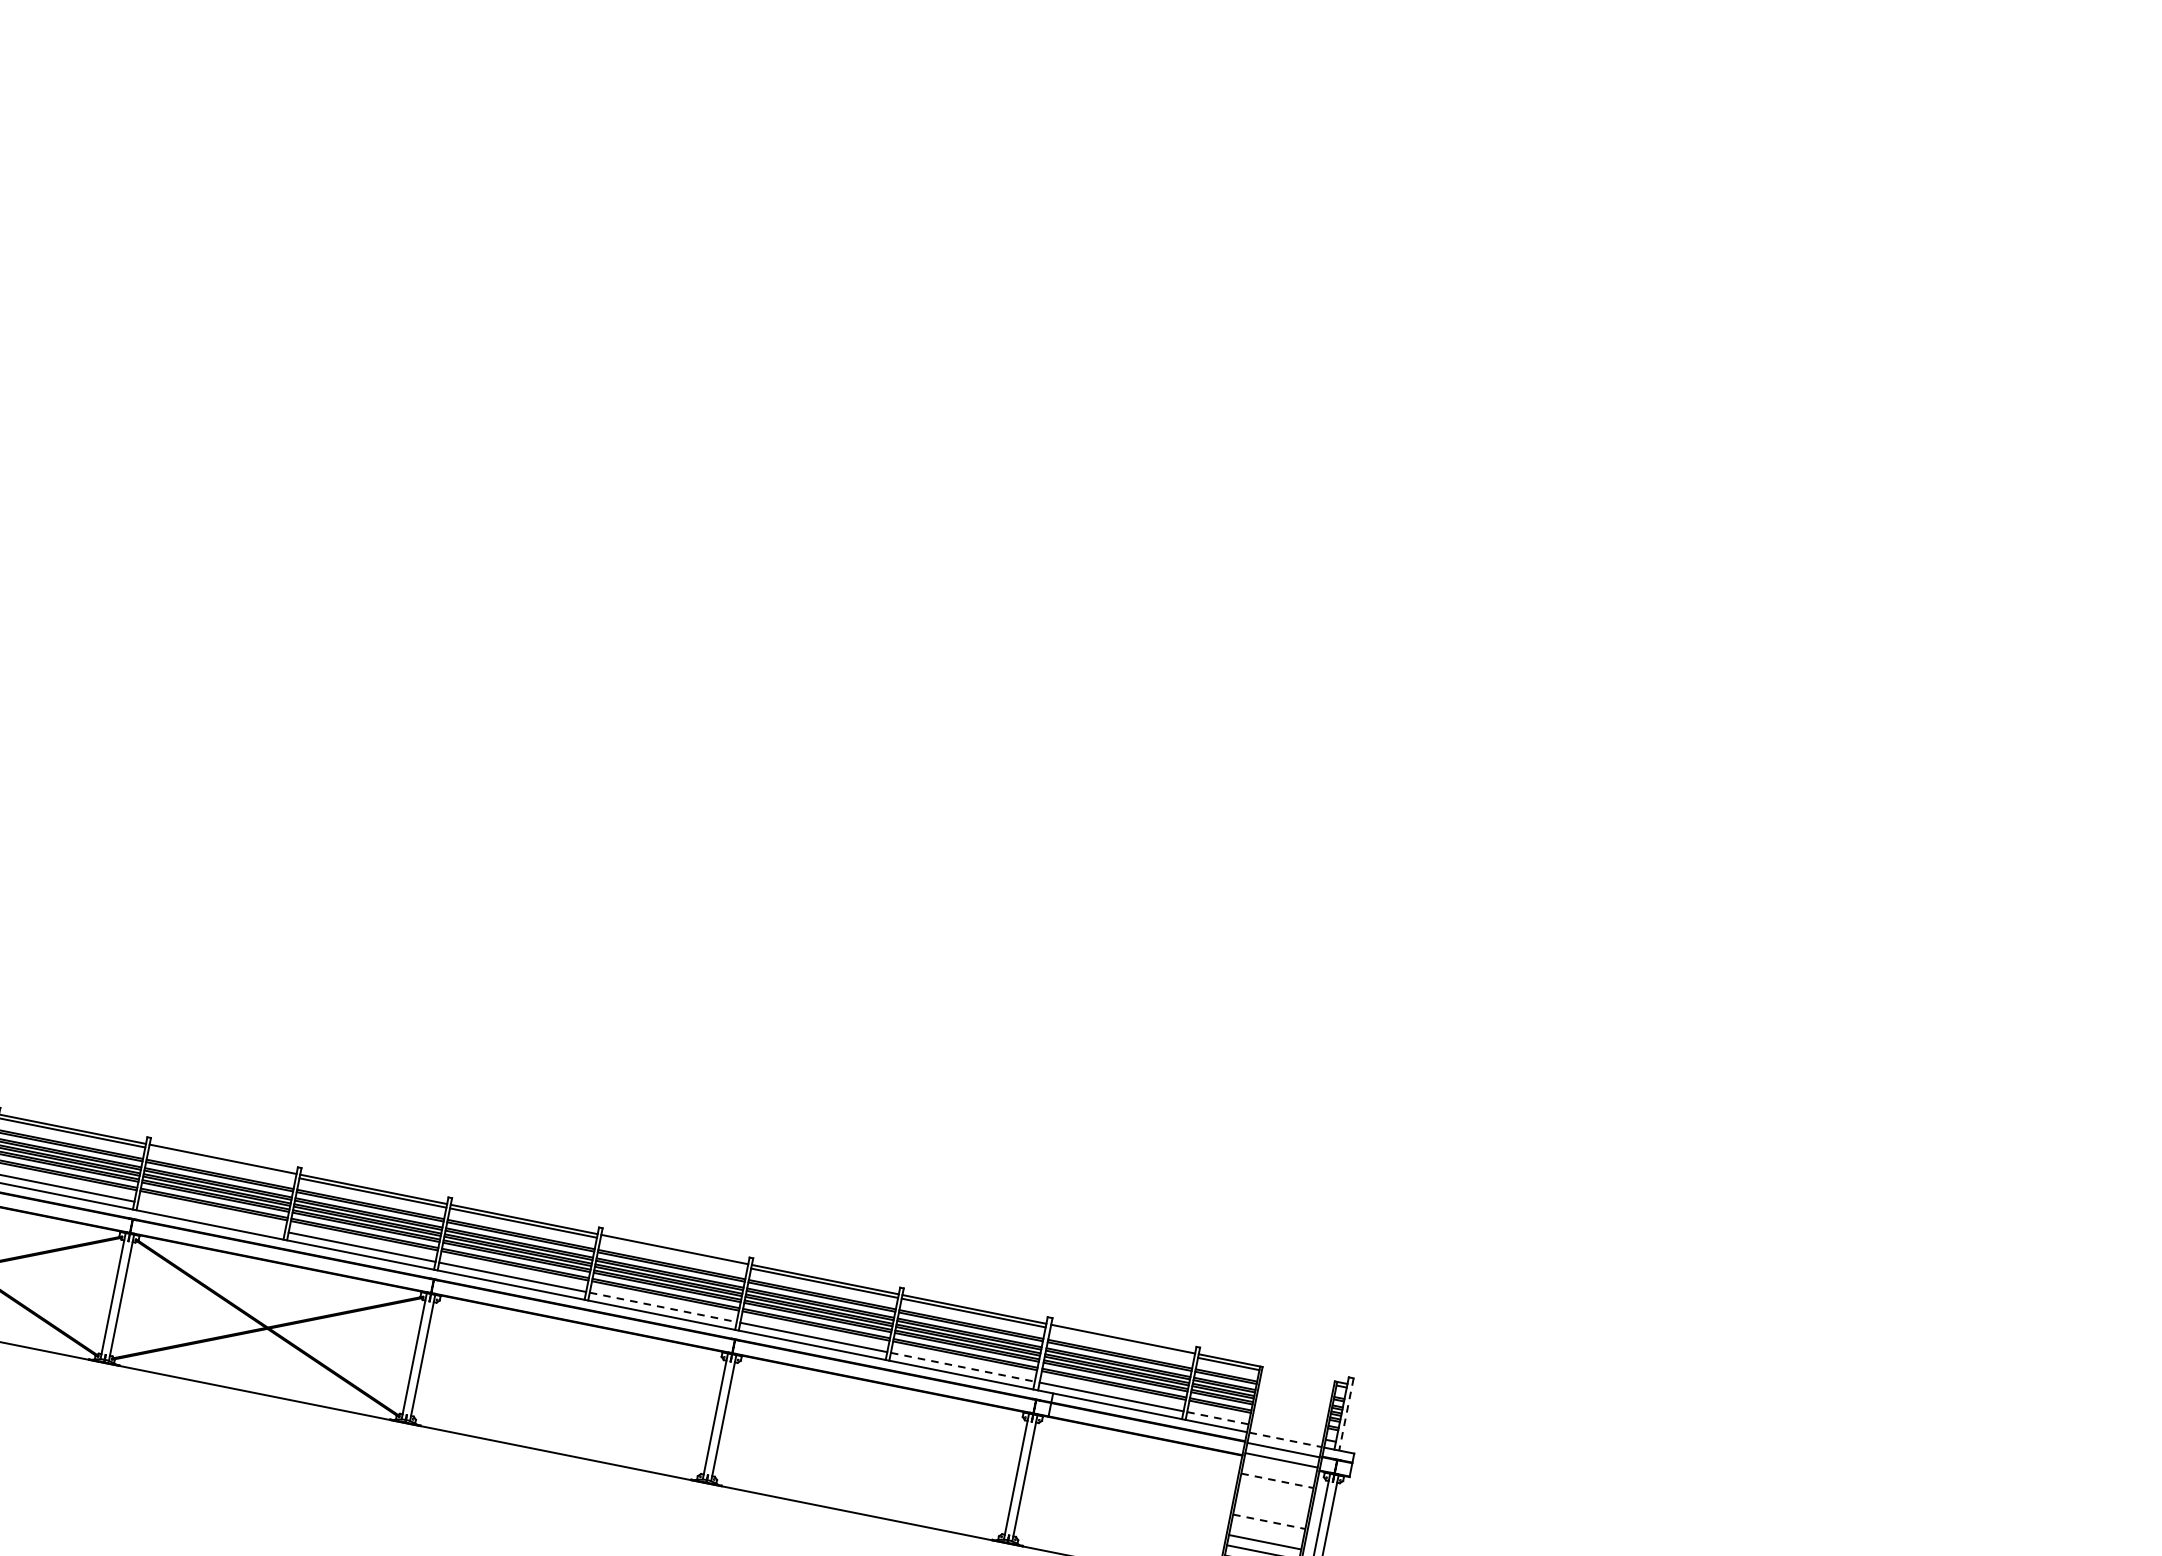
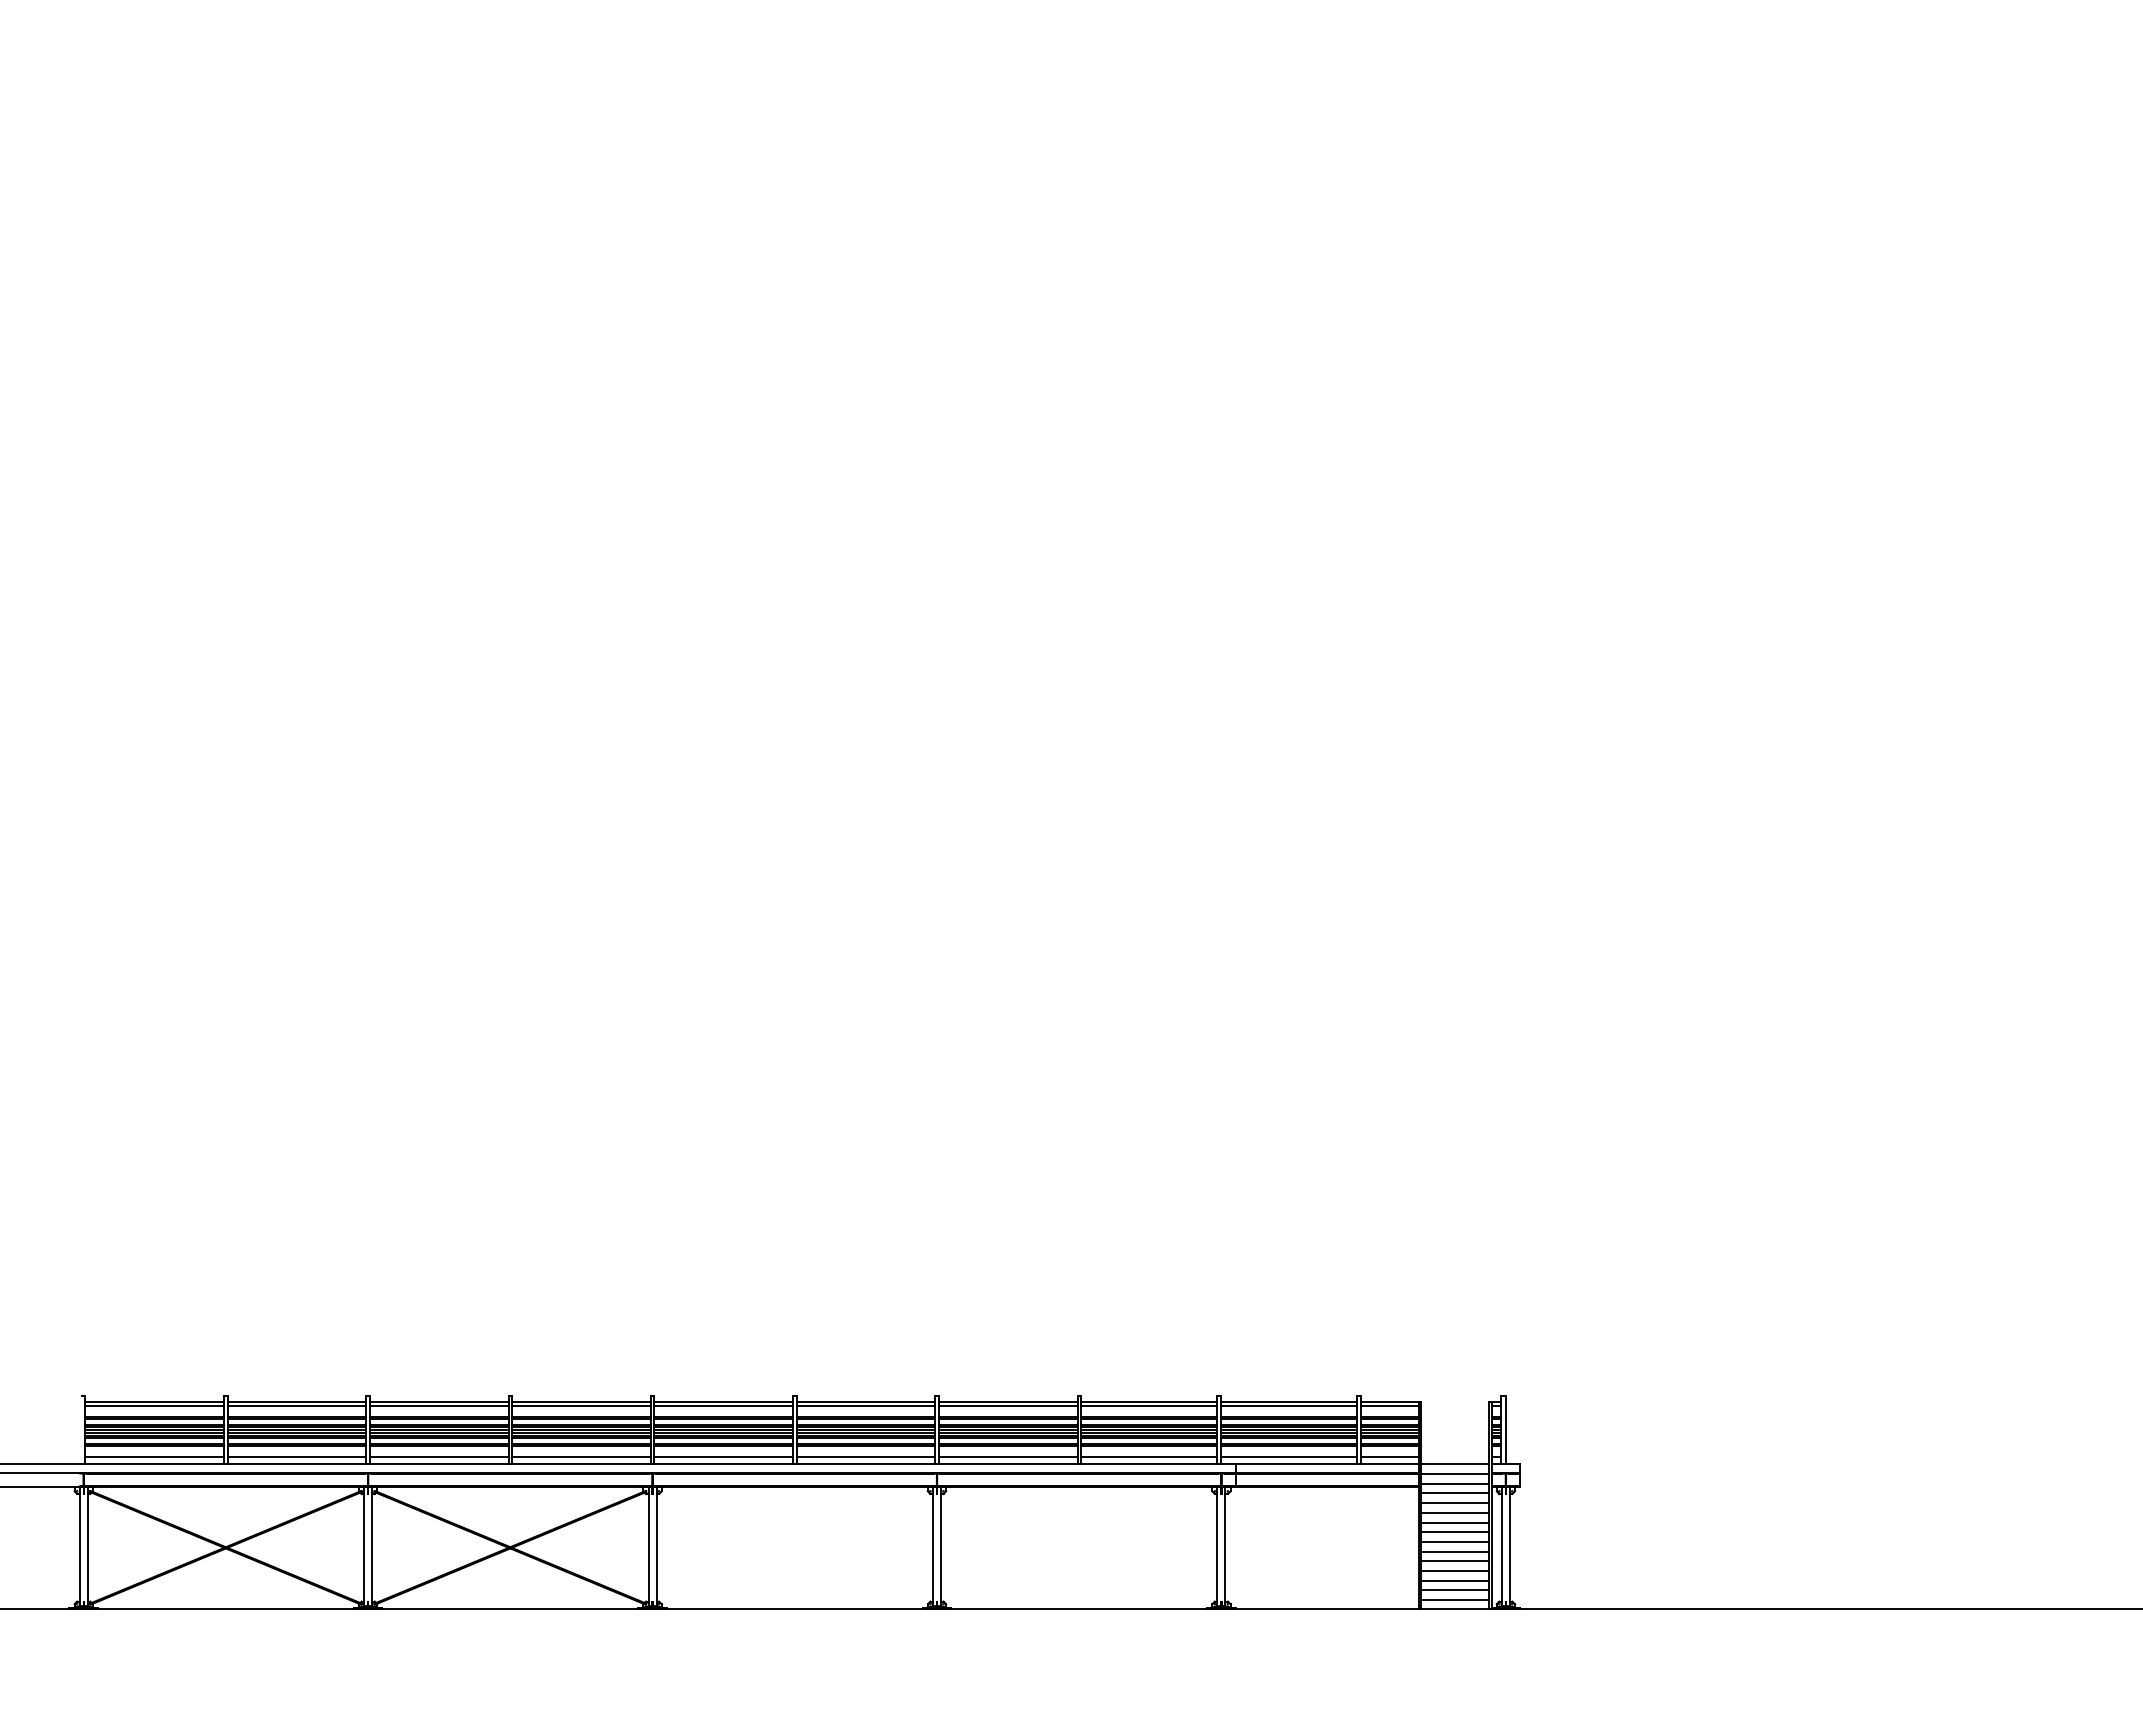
line: (221, 1162) -> (438, 1405), added
line: (210, 1217) -> (438, 1457), added
line: (673, 1252) -> (865, 1405), added
line: (663, 1307) -> (866, 1457), dashed -> solid
line: (1122, 1342) -> (1289, 1405), added
line: (962, 1367) -> (1148, 1457), dashed -> solid
line: (1345, 1414) -> (1505, 1430), dashed -> solid
line: (1218, 1418) -> (1390, 1457), dashed -> solid
line: (1285, 1439) -> (1455, 1464), dashed -> solid
line: (1279, 1470) -> (1455, 1493), added
line: (1277, 1481) -> (1455, 1503), dashed -> solid
line: (1275, 1490) -> (1455, 1512), added
line: (1273, 1501) -> (1455, 1522), added
line: (1271, 1511) -> (1455, 1532), added
line: (1269, 1521) -> (1455, 1541), dashed -> solid
line: (1267, 1532) -> (1455, 1551), added

